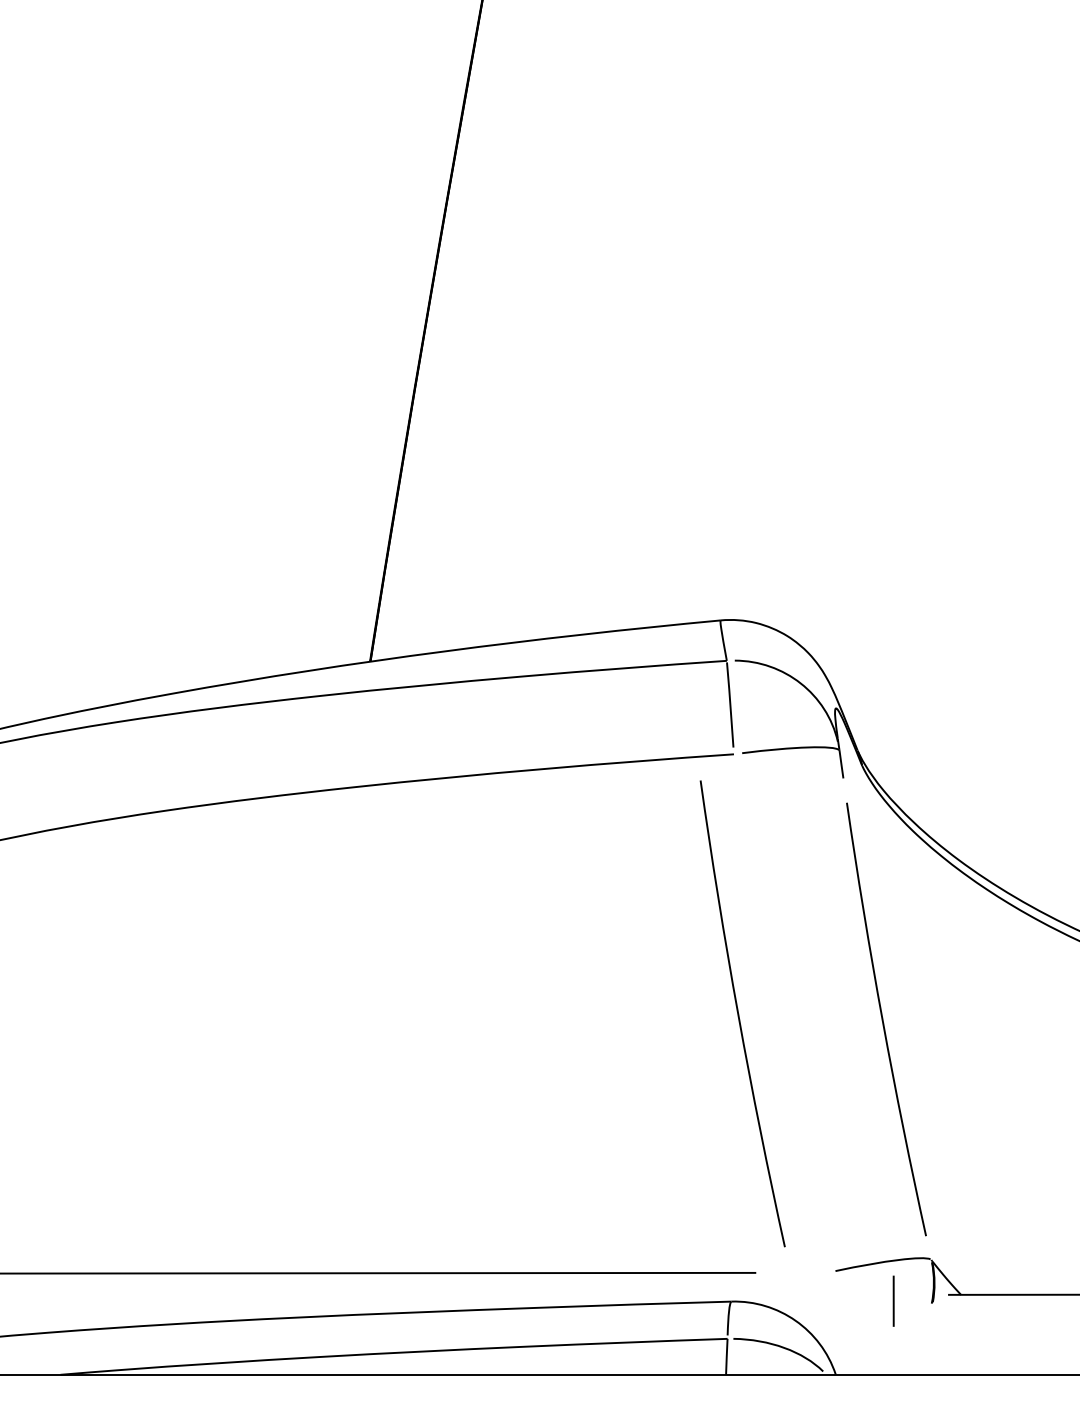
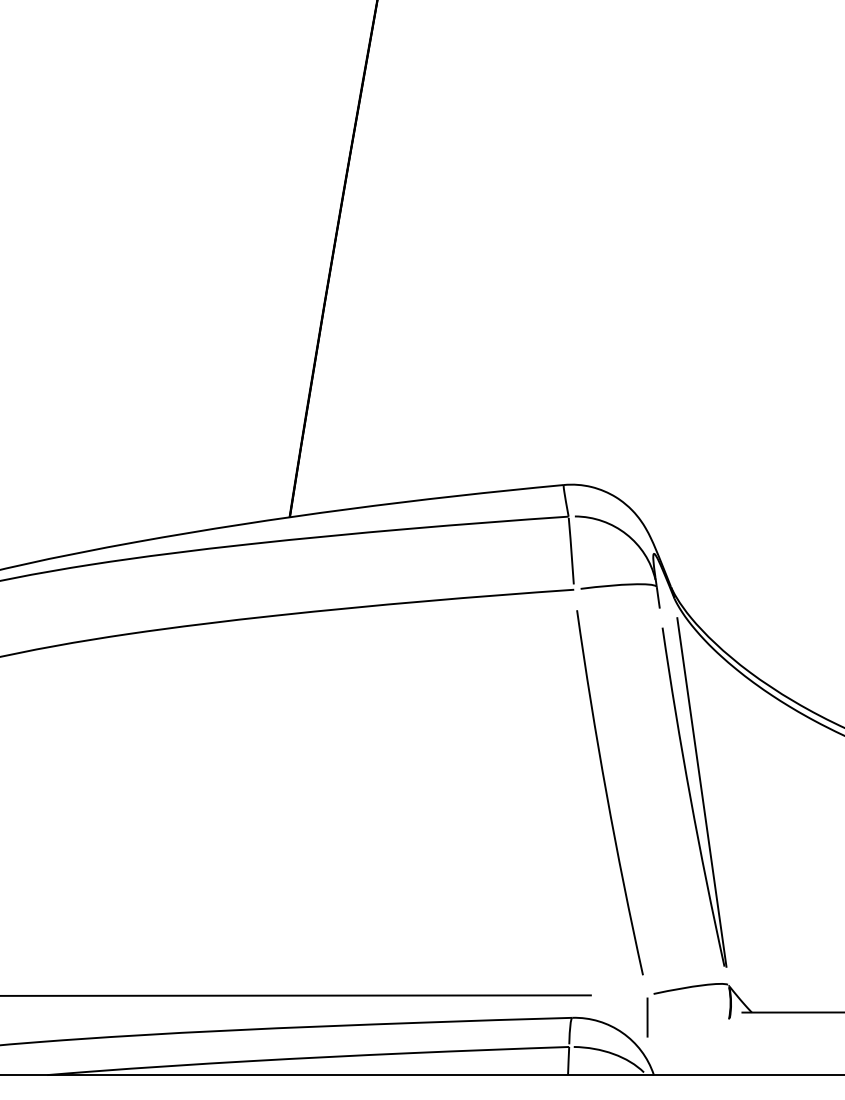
line: (896, 1013) -> (701, 792), added
curve: (739, 1014) -> (607, 793), moved
line: (893, 1300) -> (647, 1016), moved

